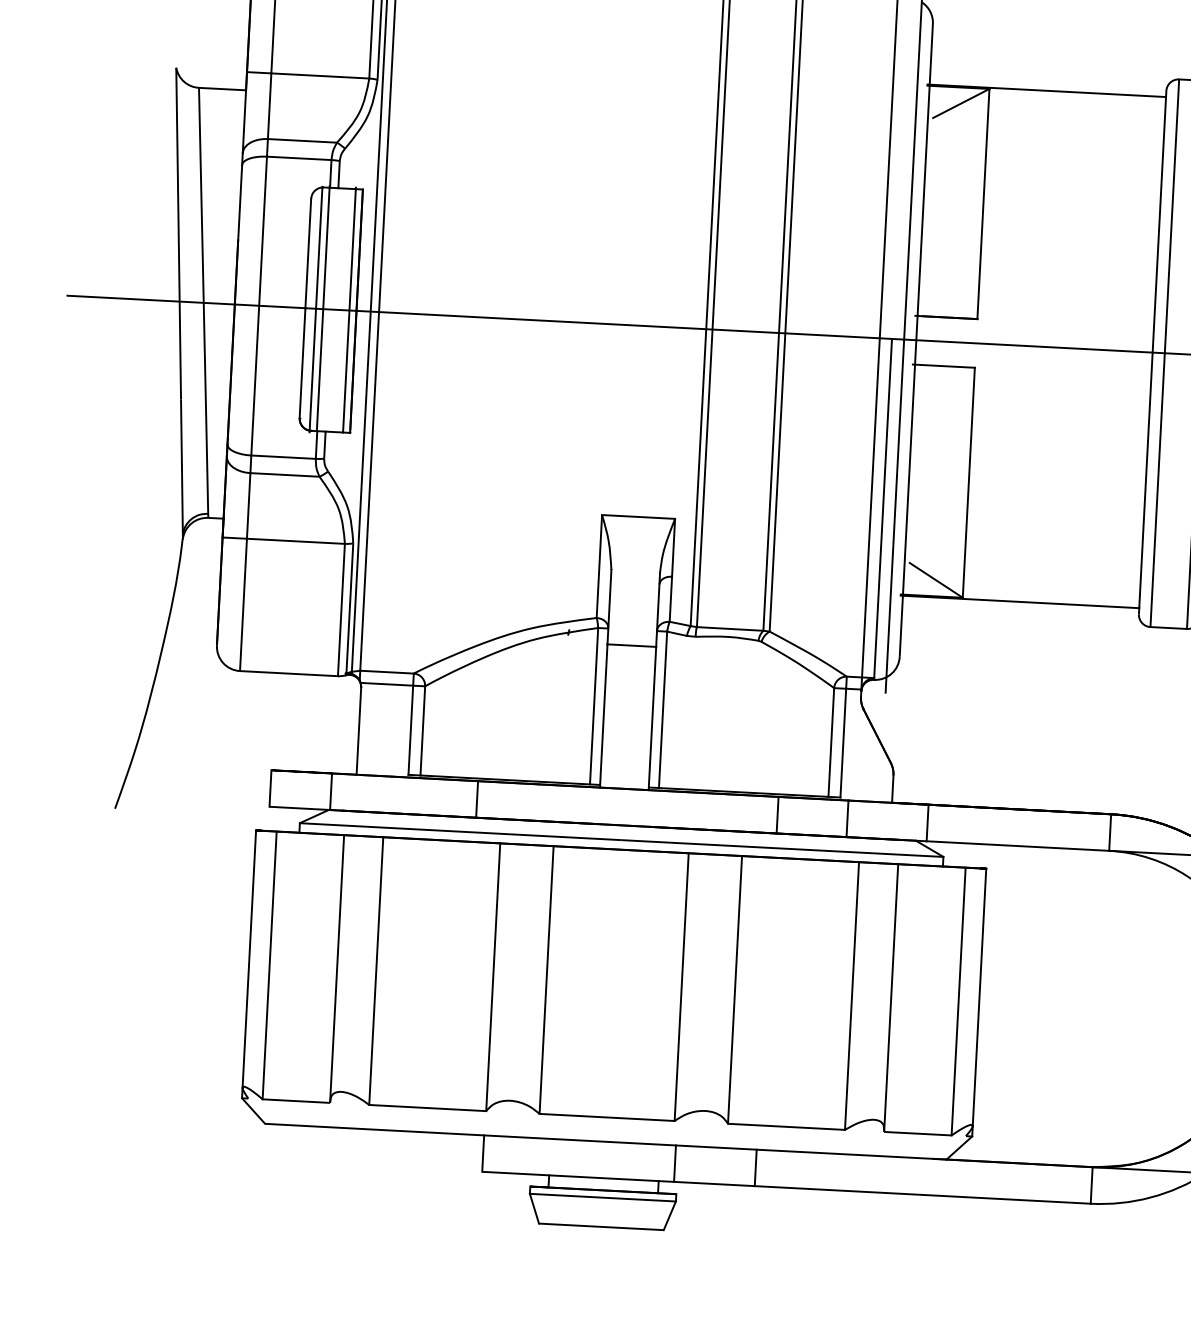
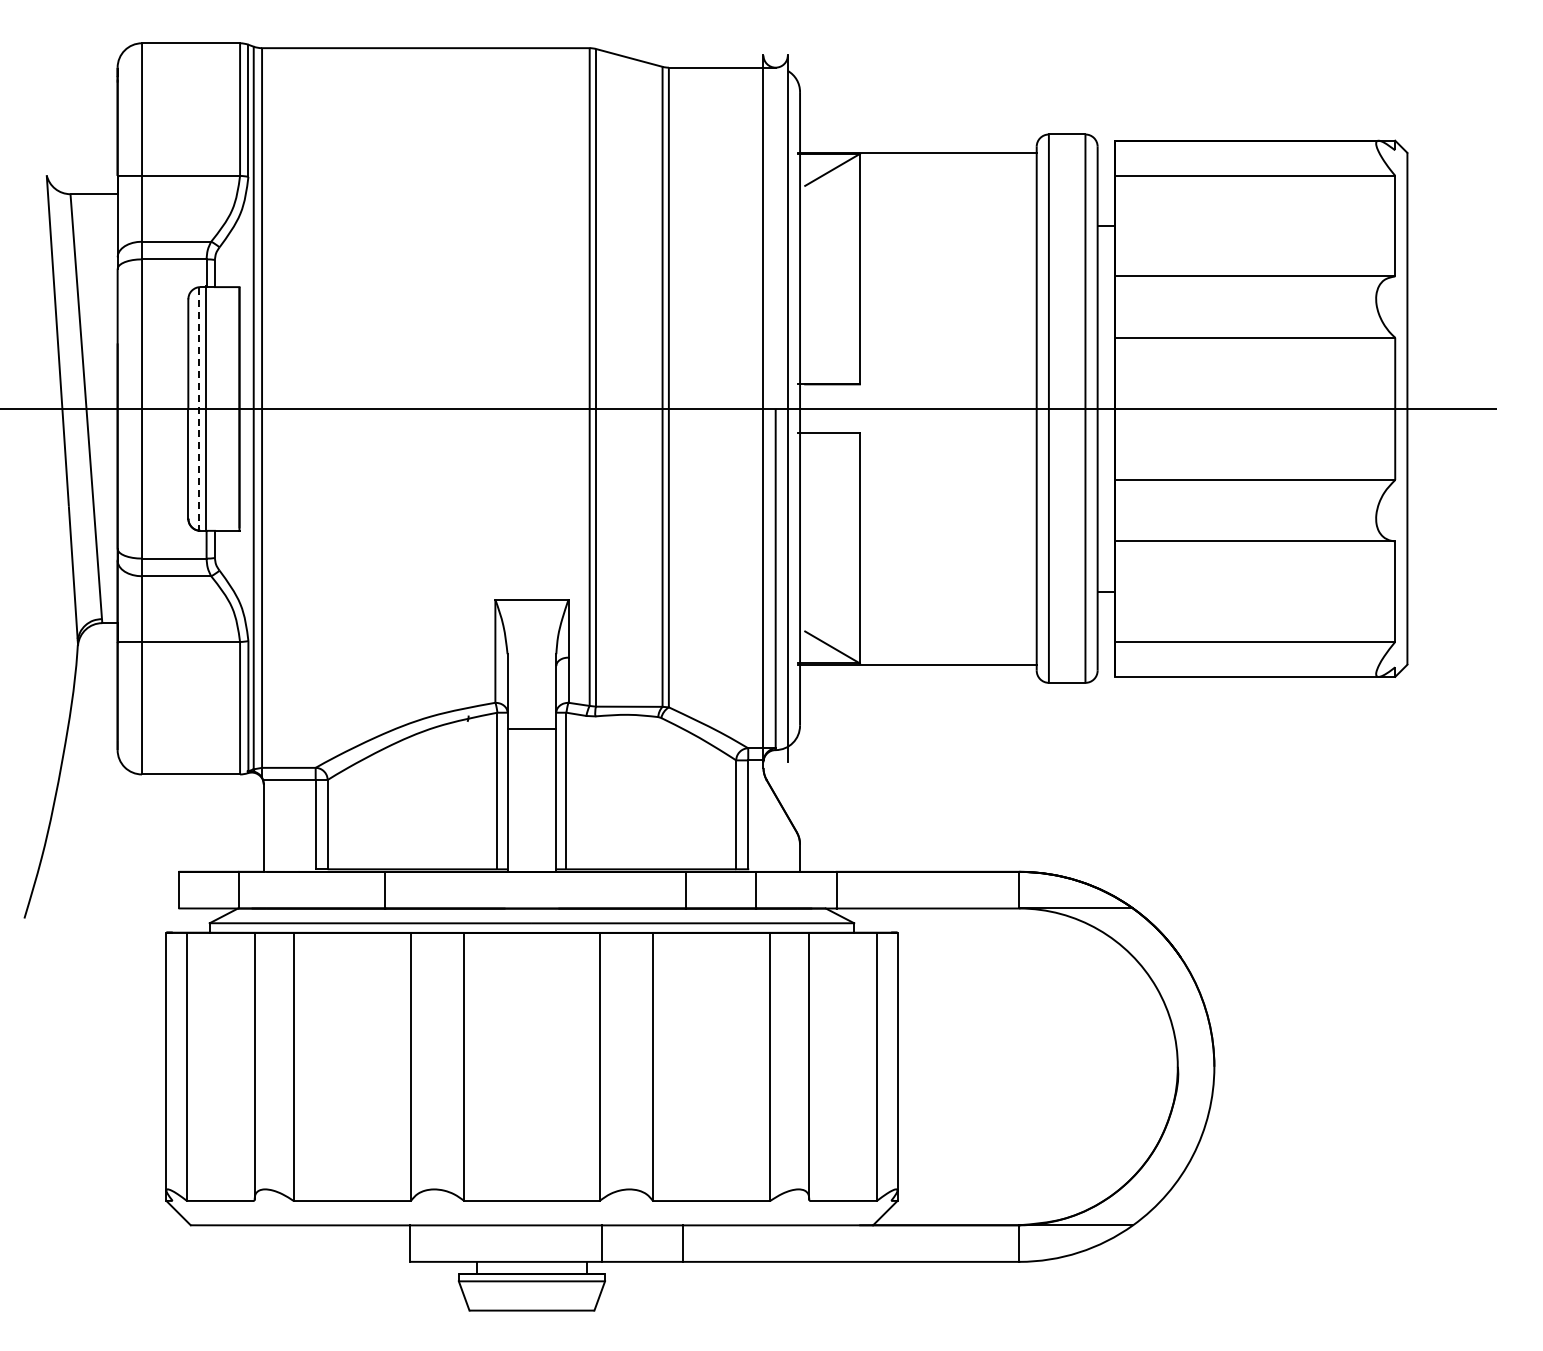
line: (315, 309) -> (198, 409), solid -> dashed
line: (349, 309) -> (232, 407), removed

